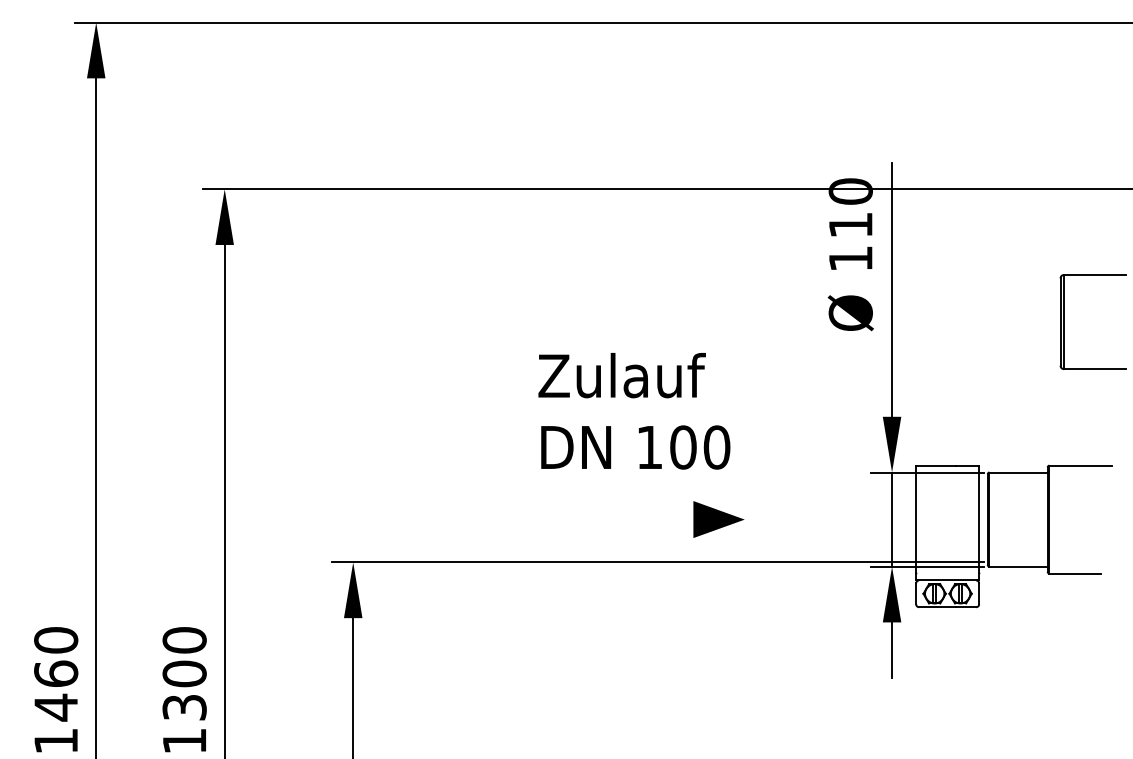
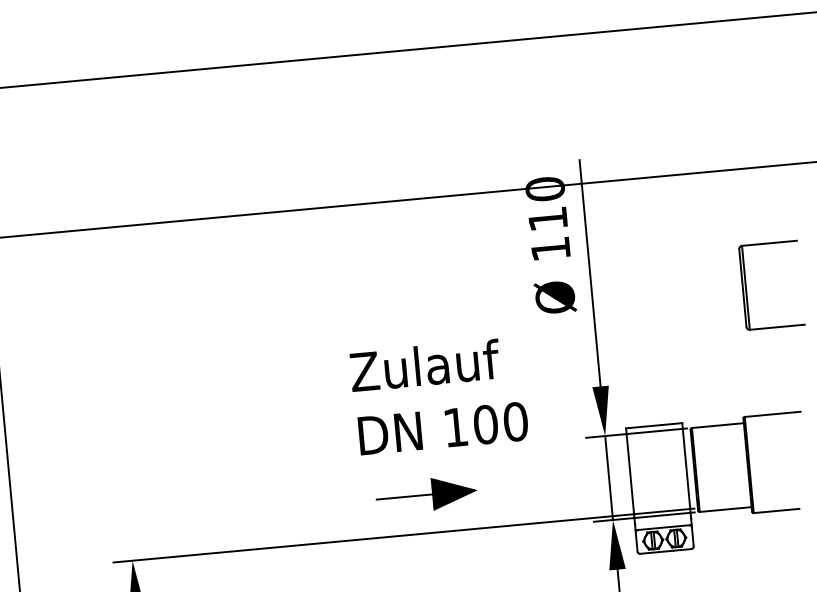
text: (634, 411) -> (439, 396), moved
line: (662, 519) -> (404, 496), added

